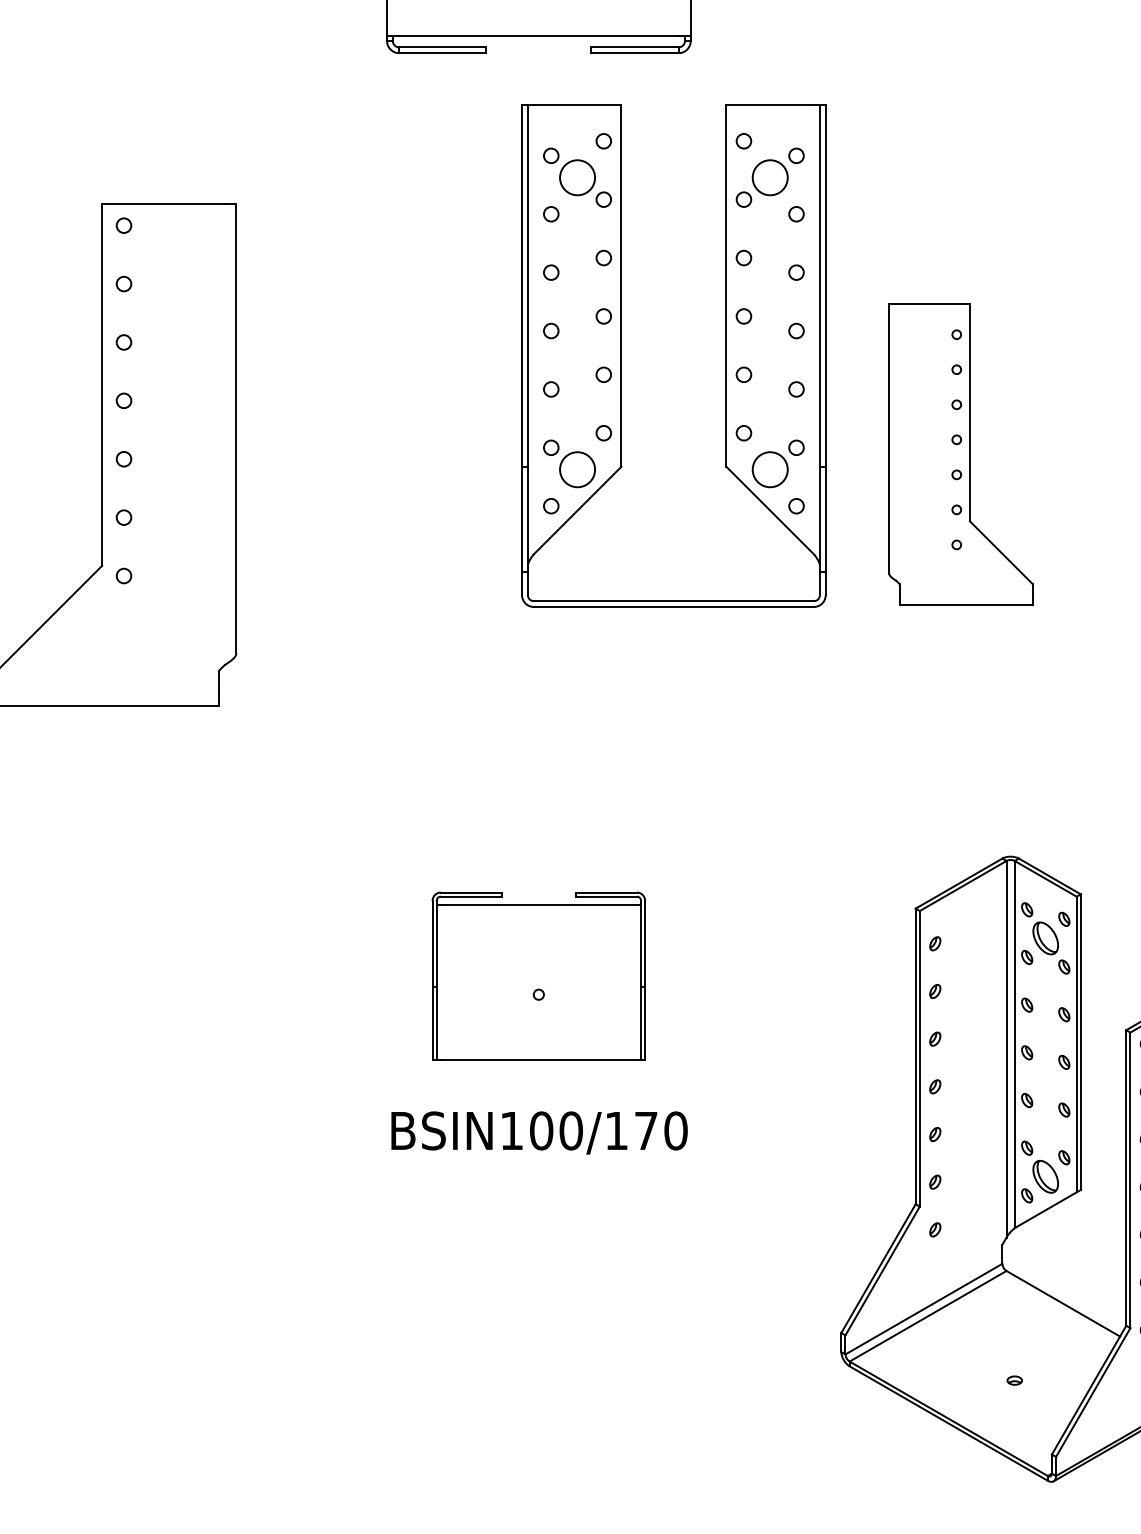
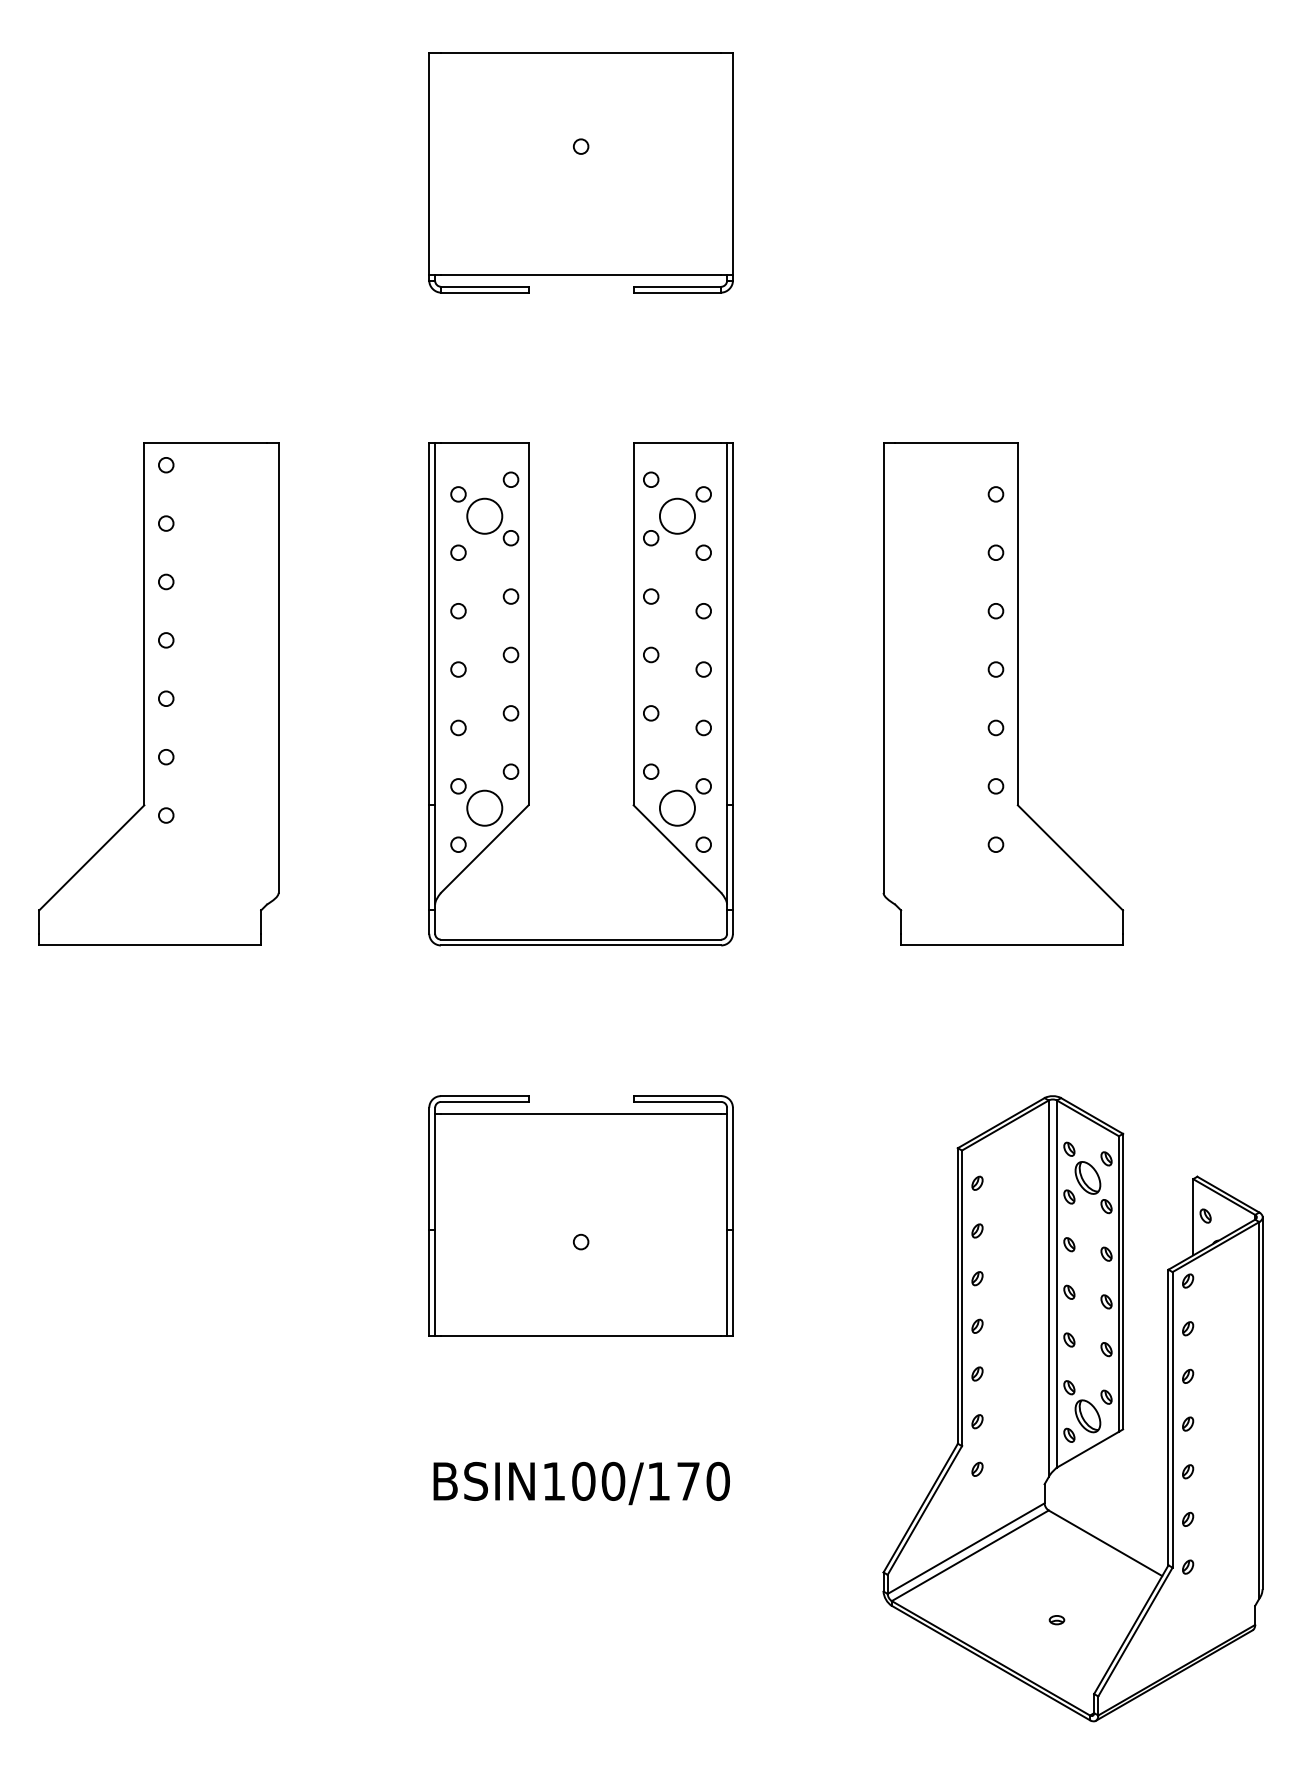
part: (622, 355) -> (529, 694), moved
part: (961, 453) -> (1003, 693), size x1.67
part: (538, 975) -> (580, 1215), size x1.43
text: (539, 1132) -> (581, 1483), moved

